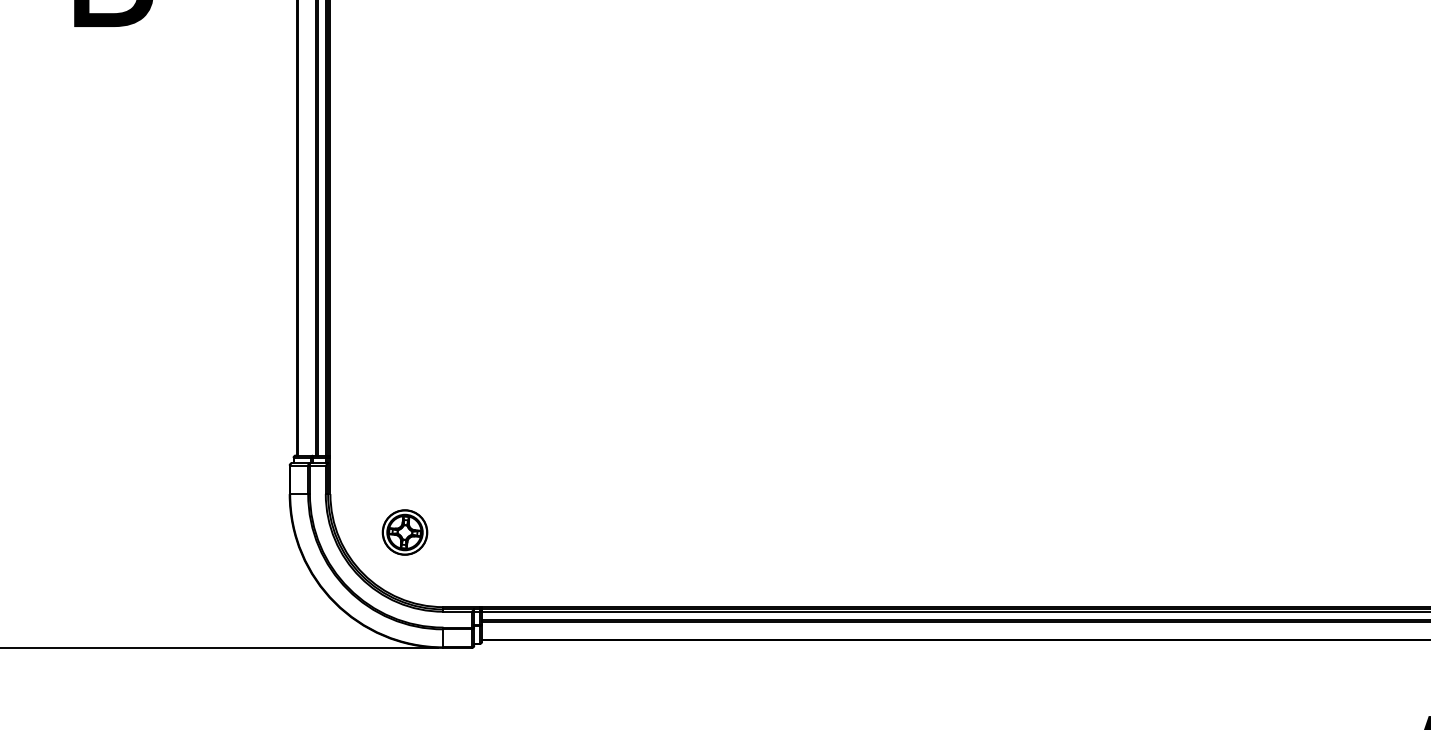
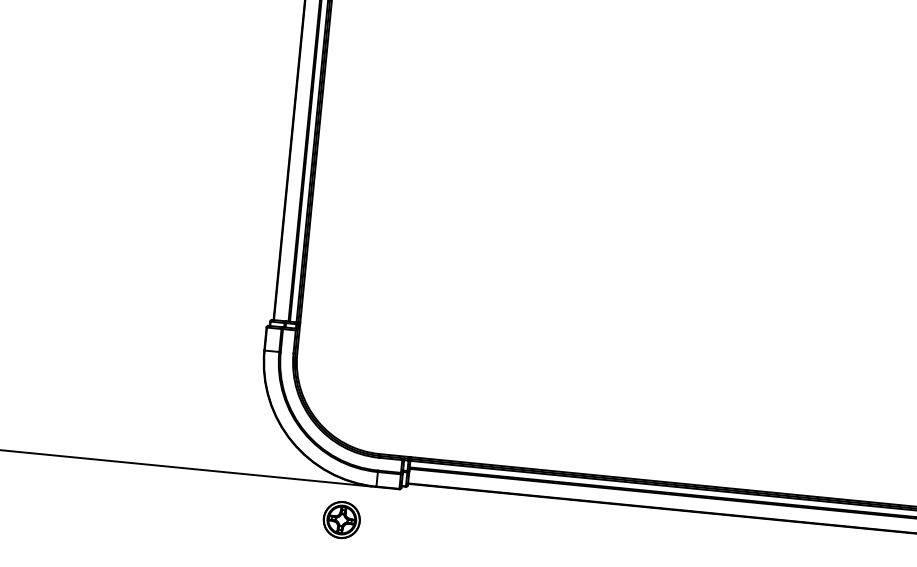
part: (404, 532) -> (341, 519), moved

